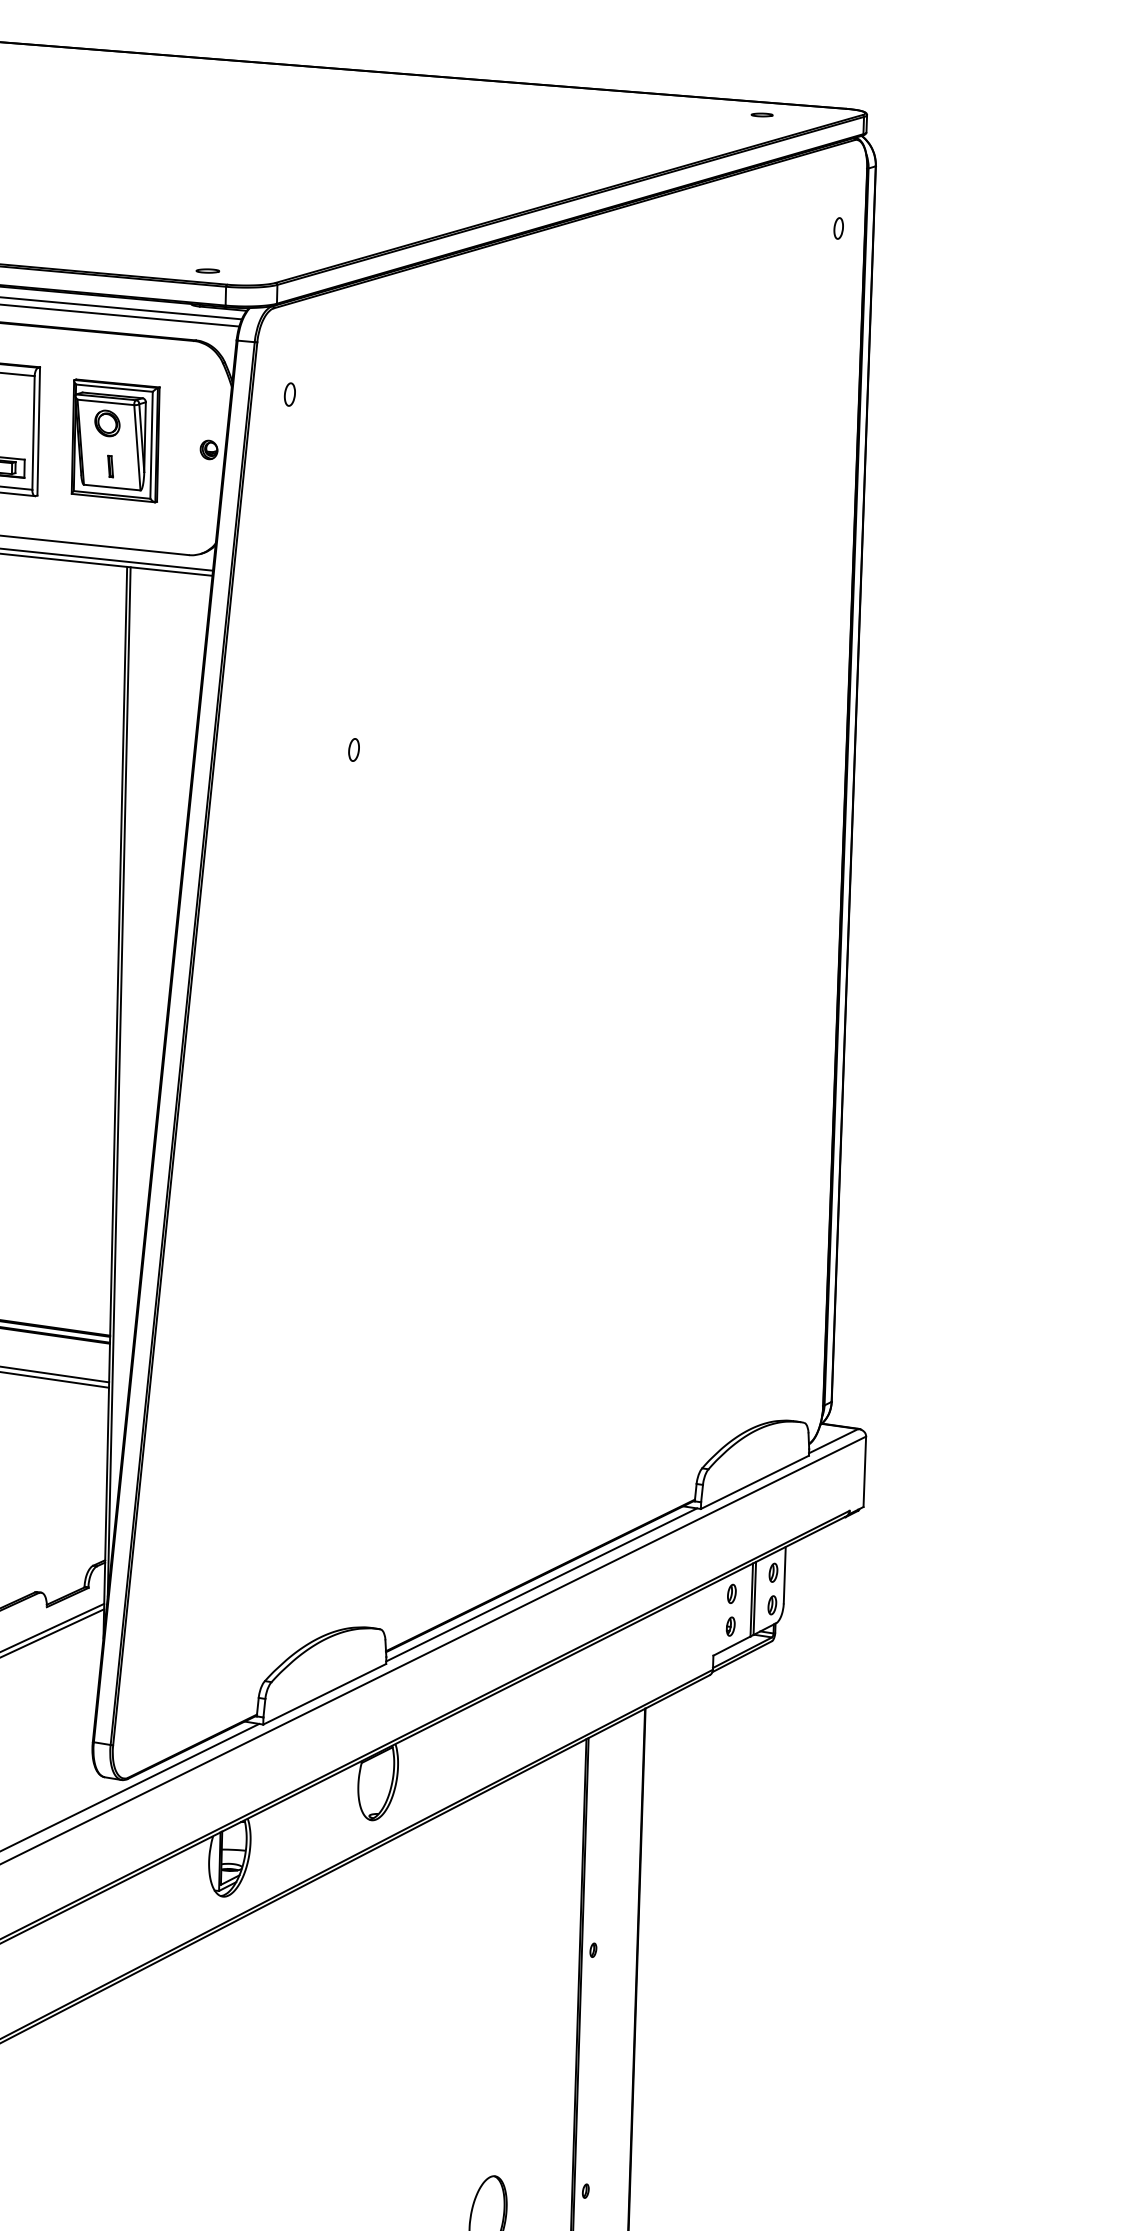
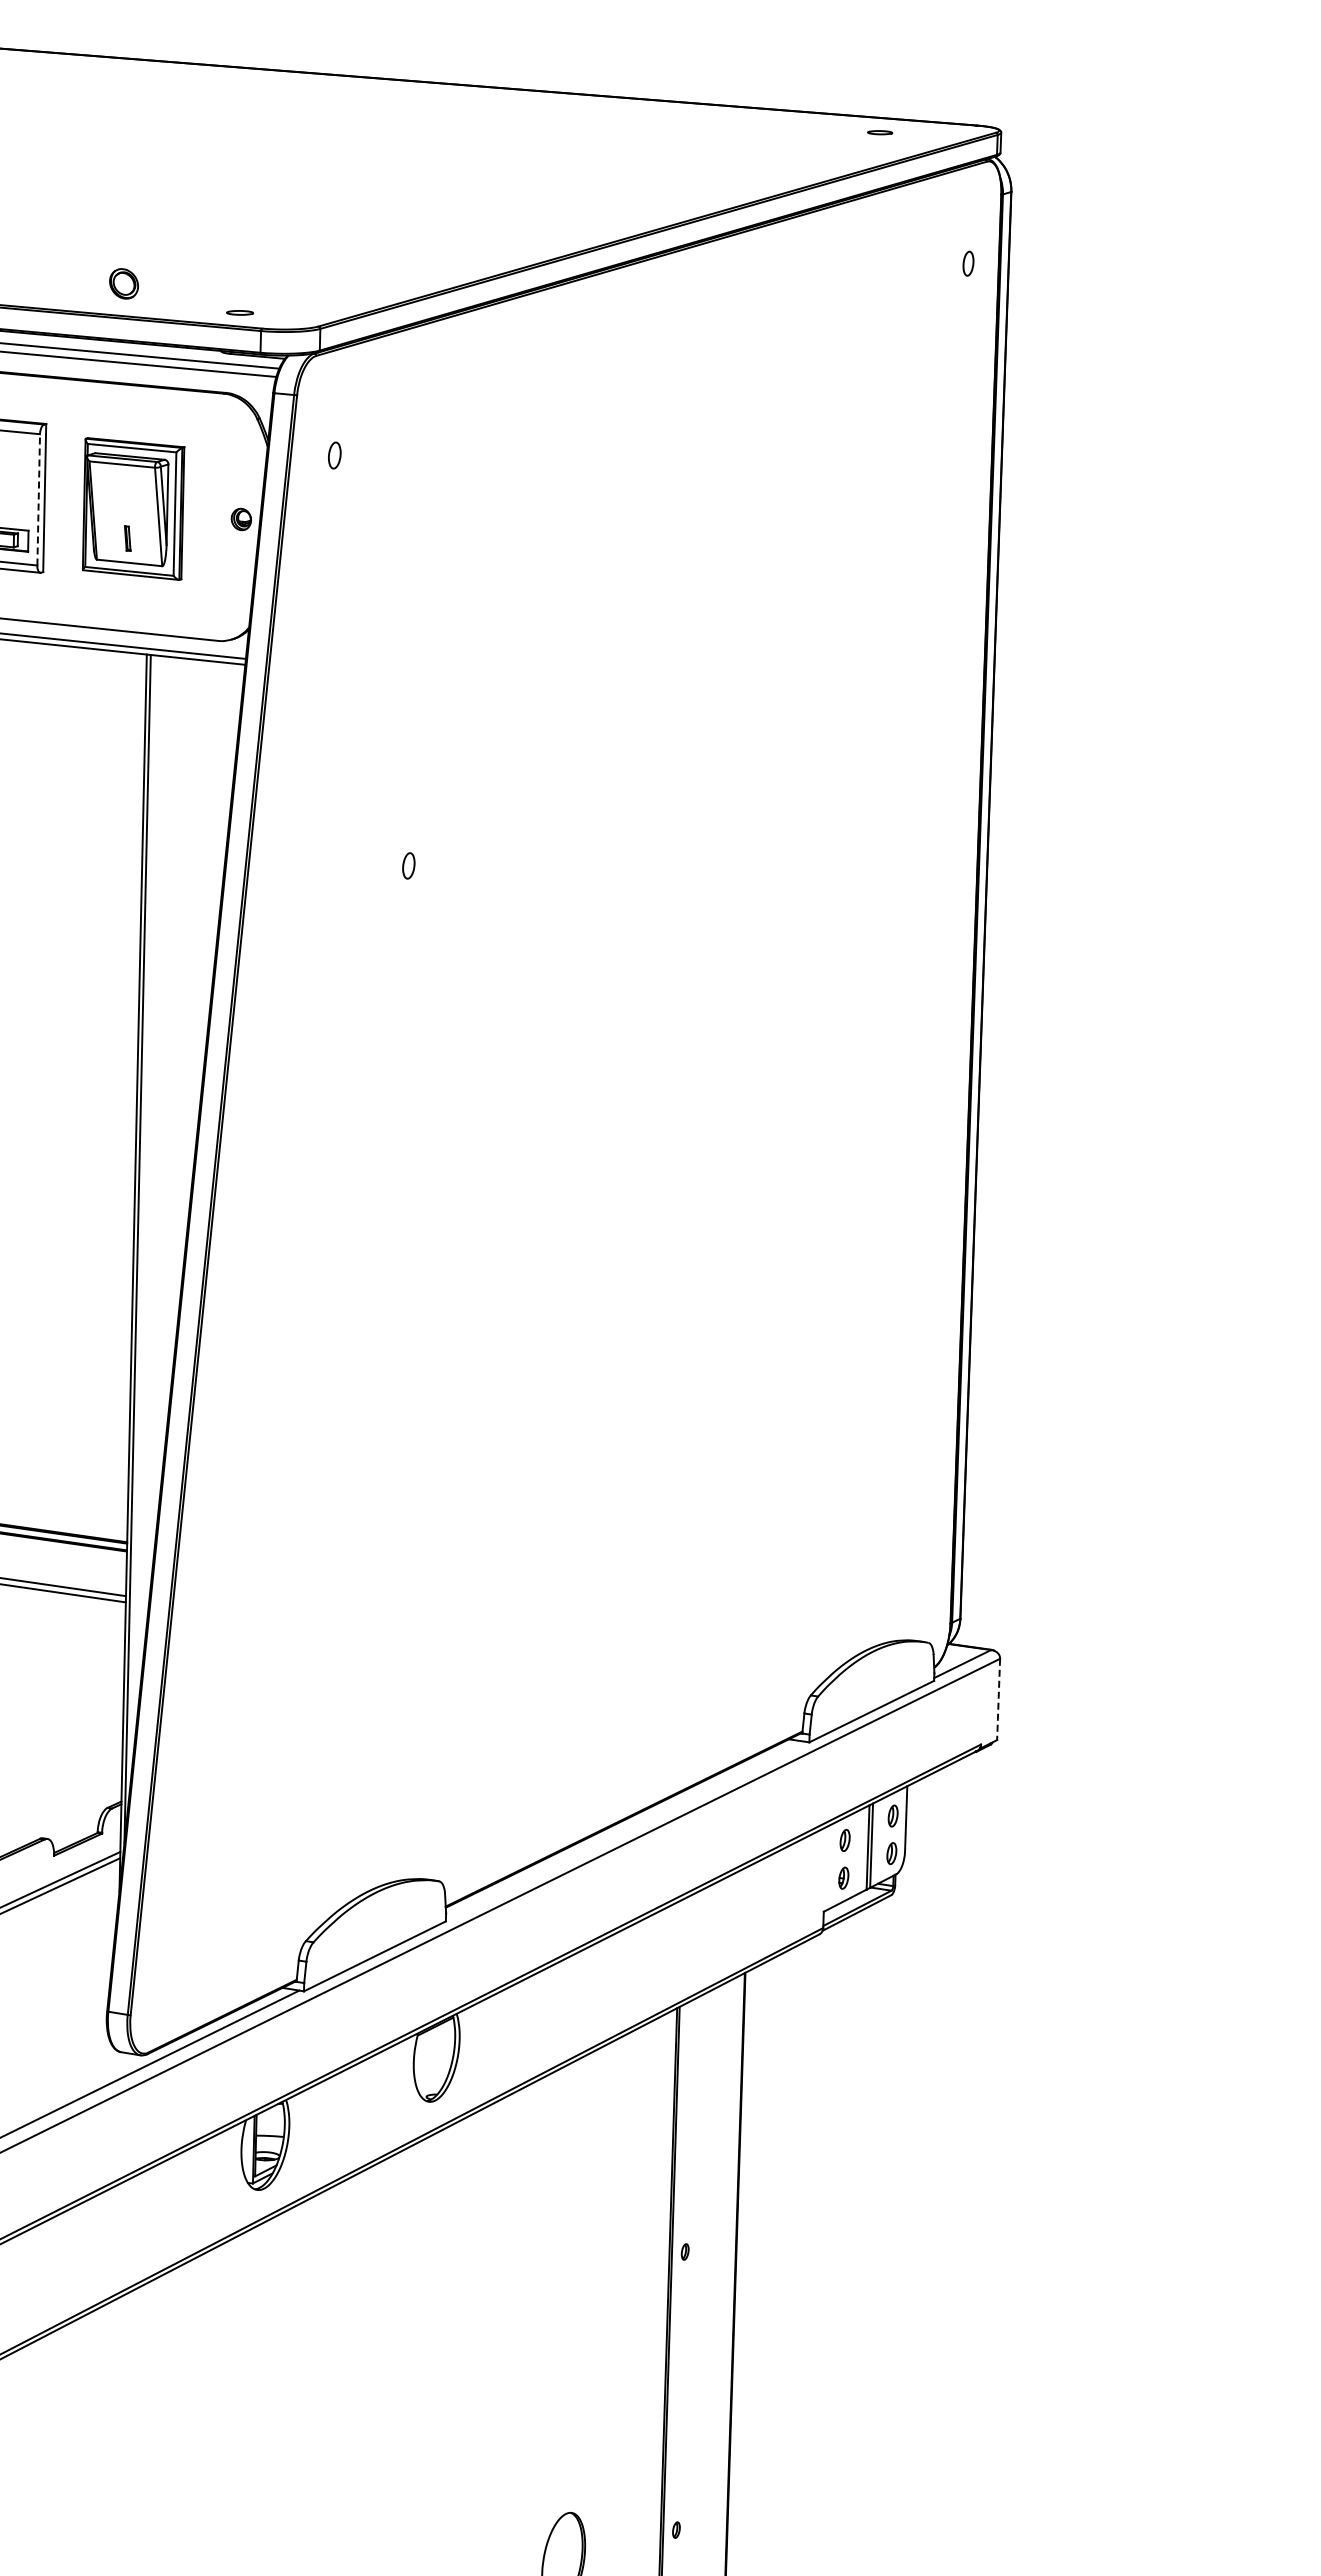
part: (106, 423) -> (123, 283), moved
line: (33, 432) -> (38, 499), solid -> dashed
line: (864, 1471) -> (998, 1699), solid -> dashed
line: (540, 1584) -> (624, 1829), removed

